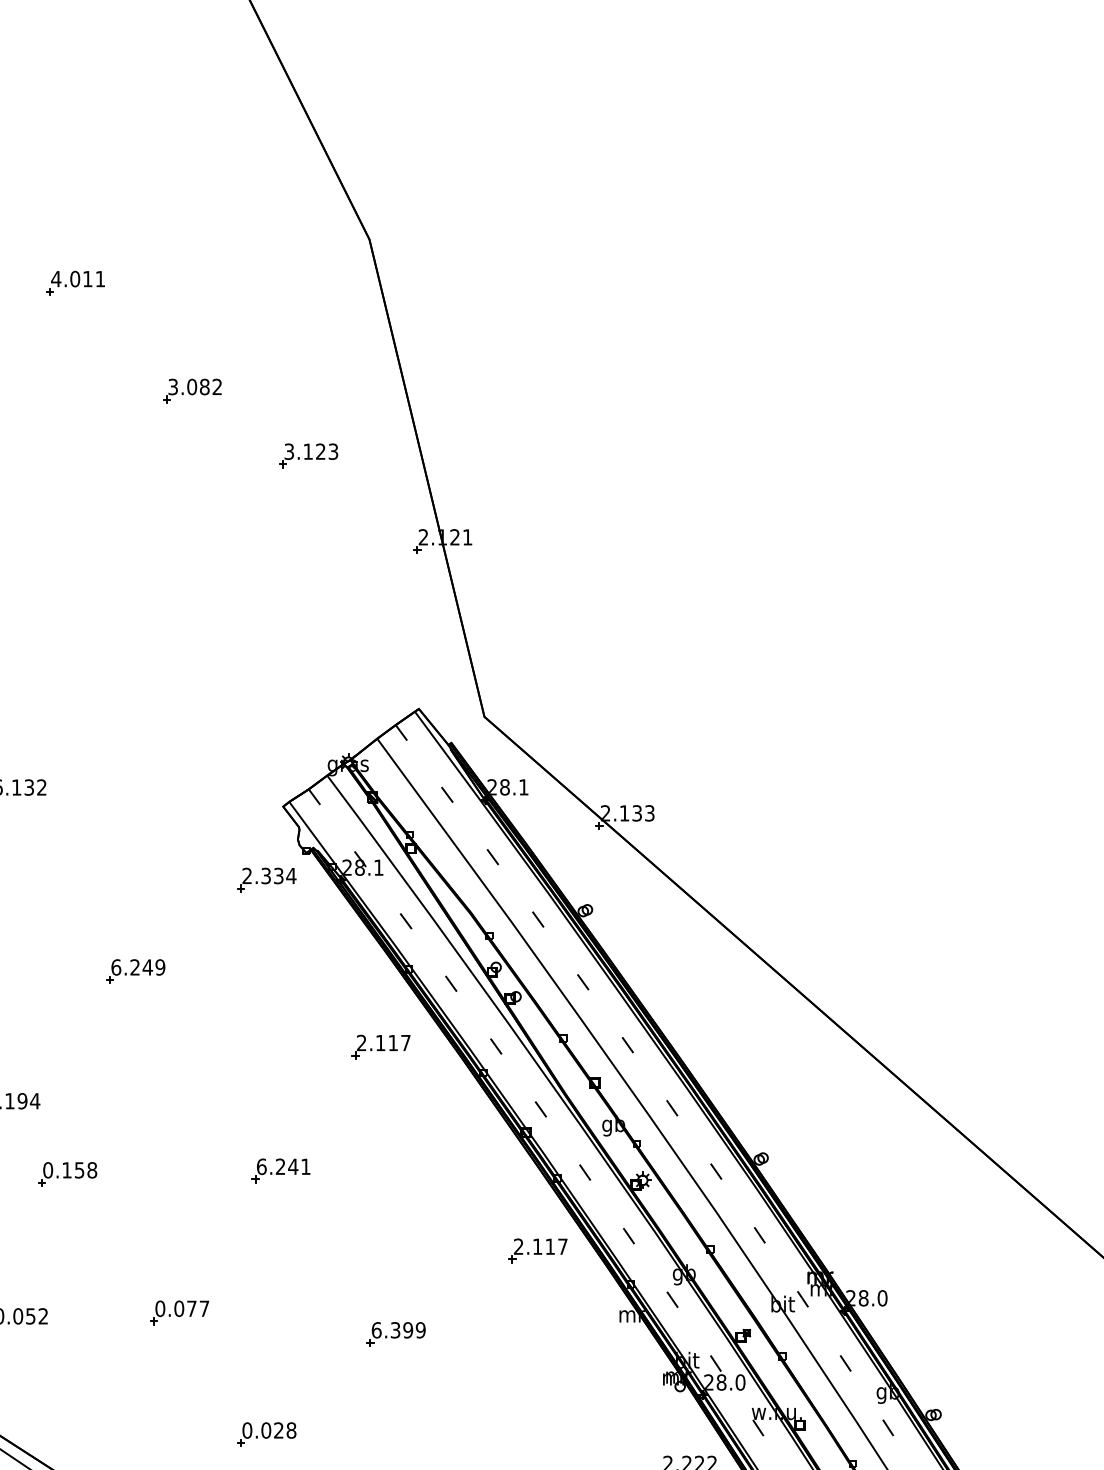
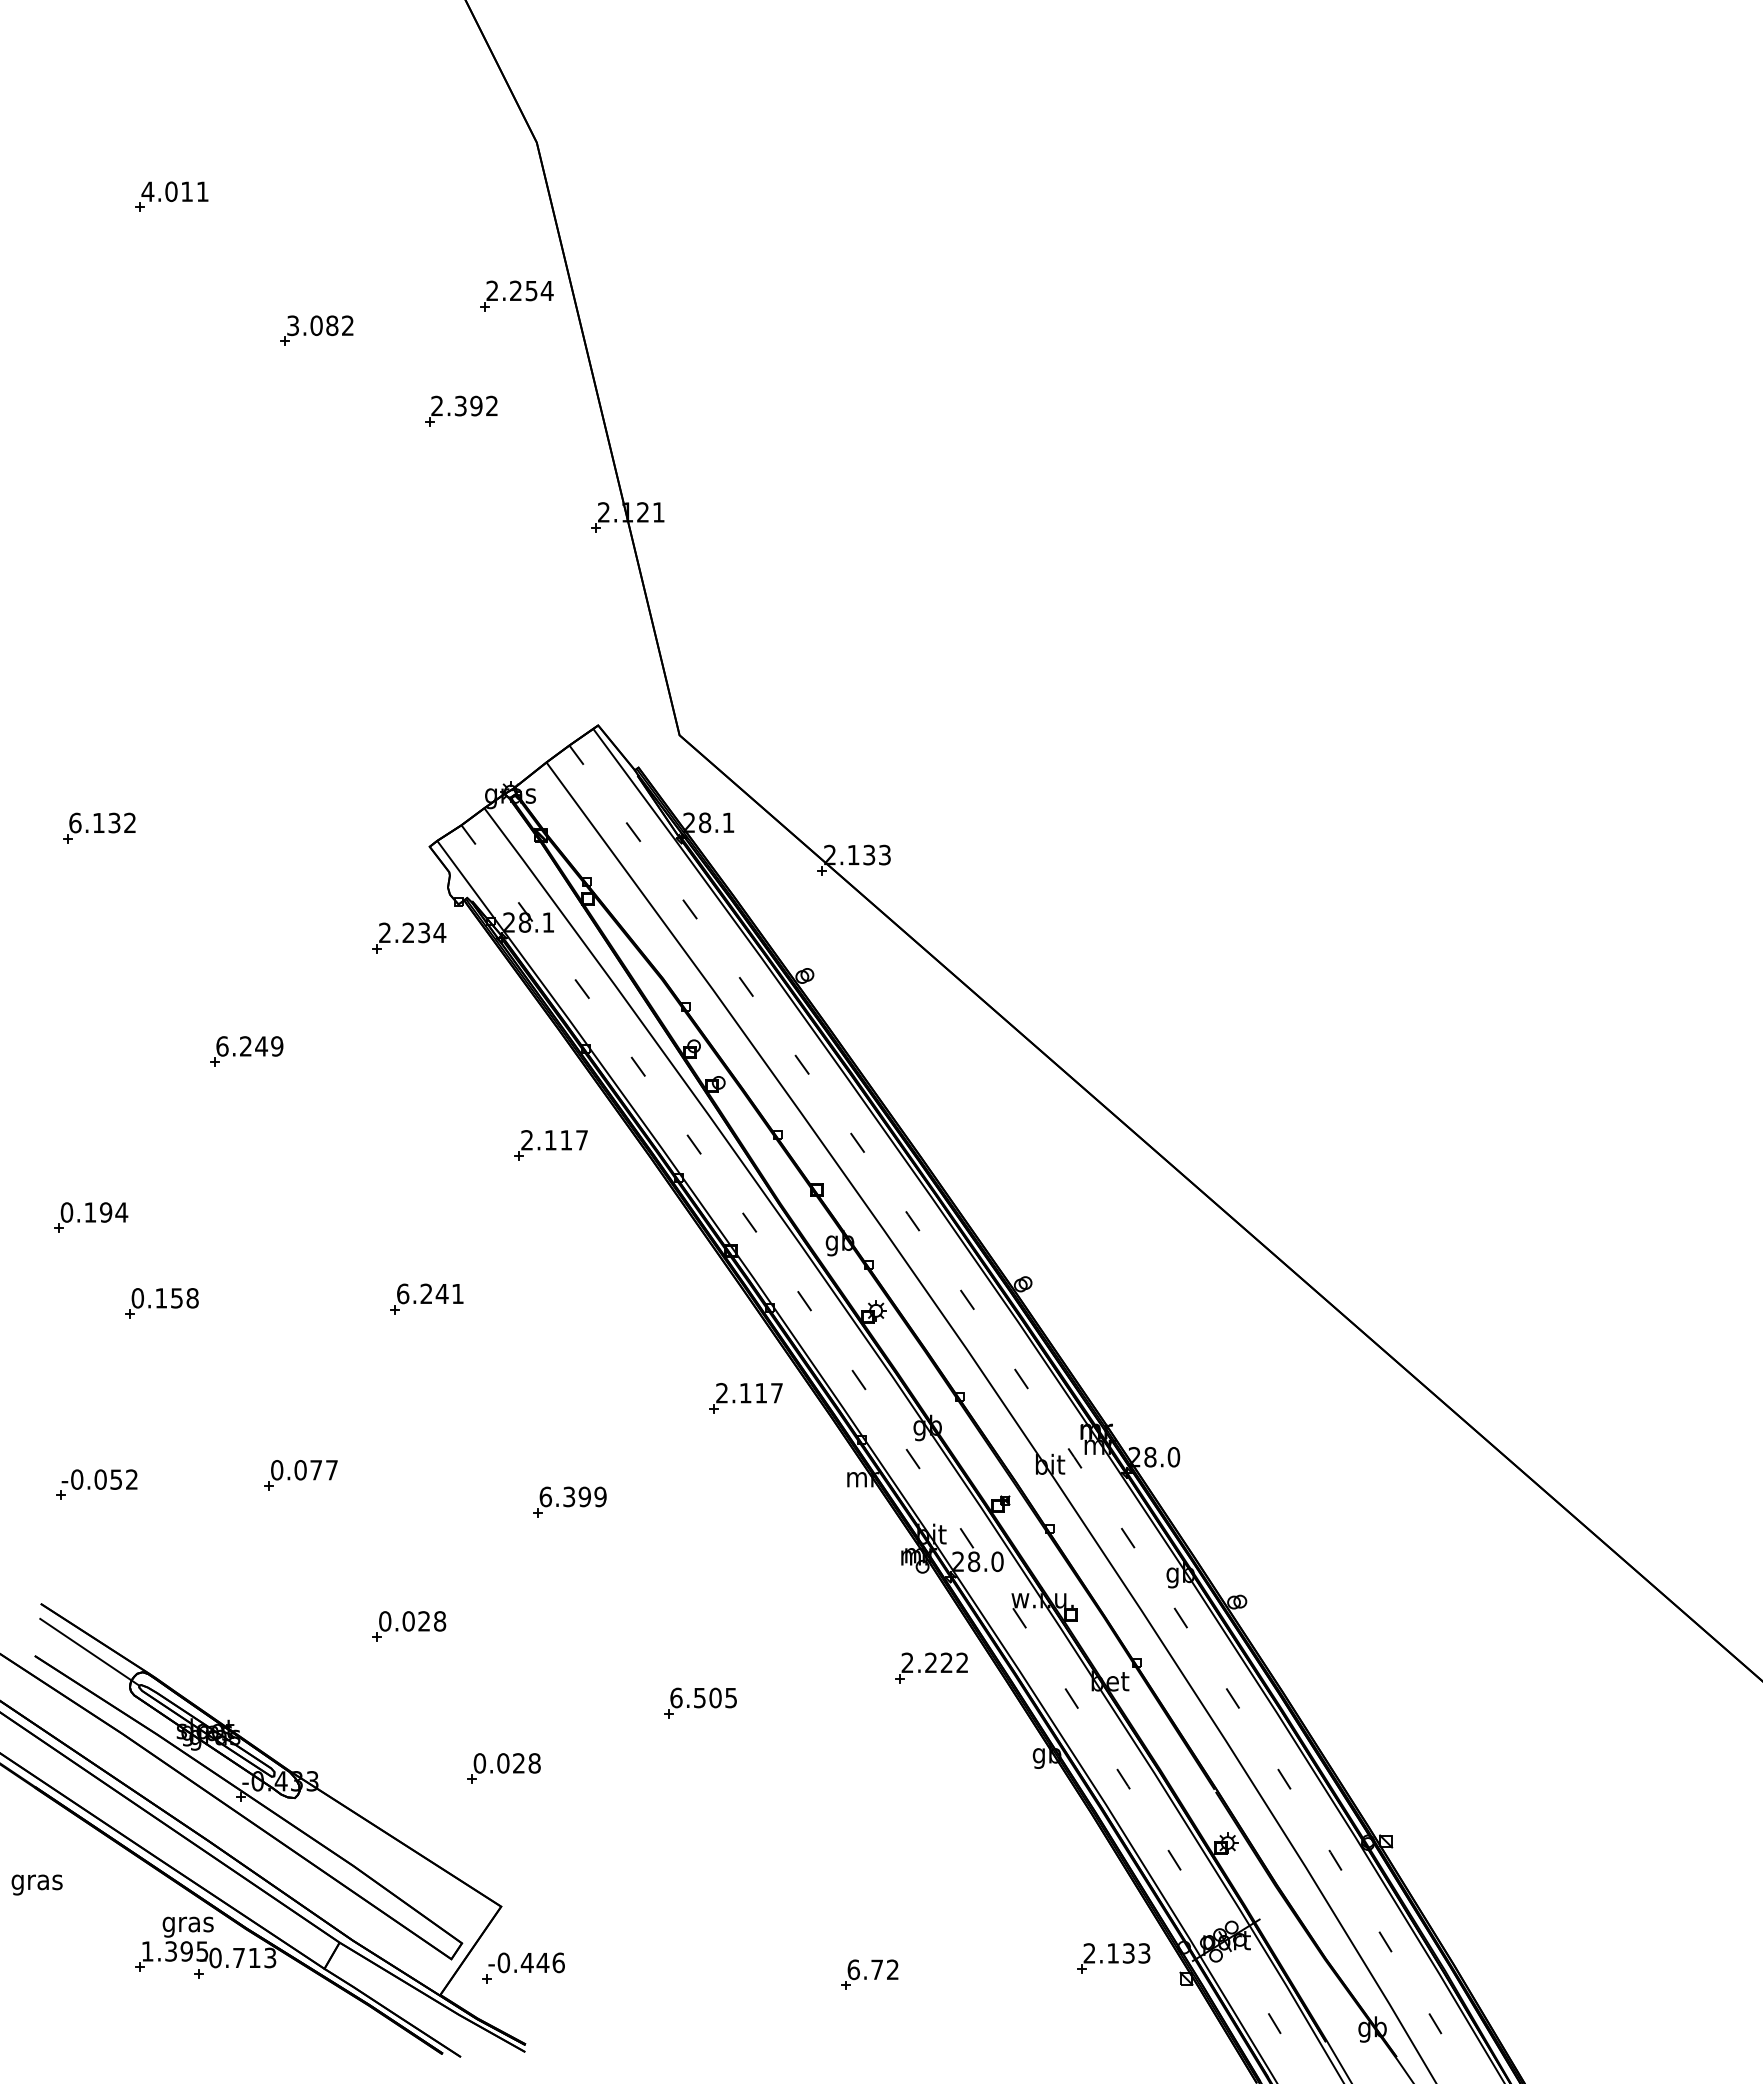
part: (353, 362) -> (516, 295), added
text: (311, 451) -> (464, 405), 3.123 -> 2.392
text: (266, 876) -> (408, 933), 2.334 -> 2.234

